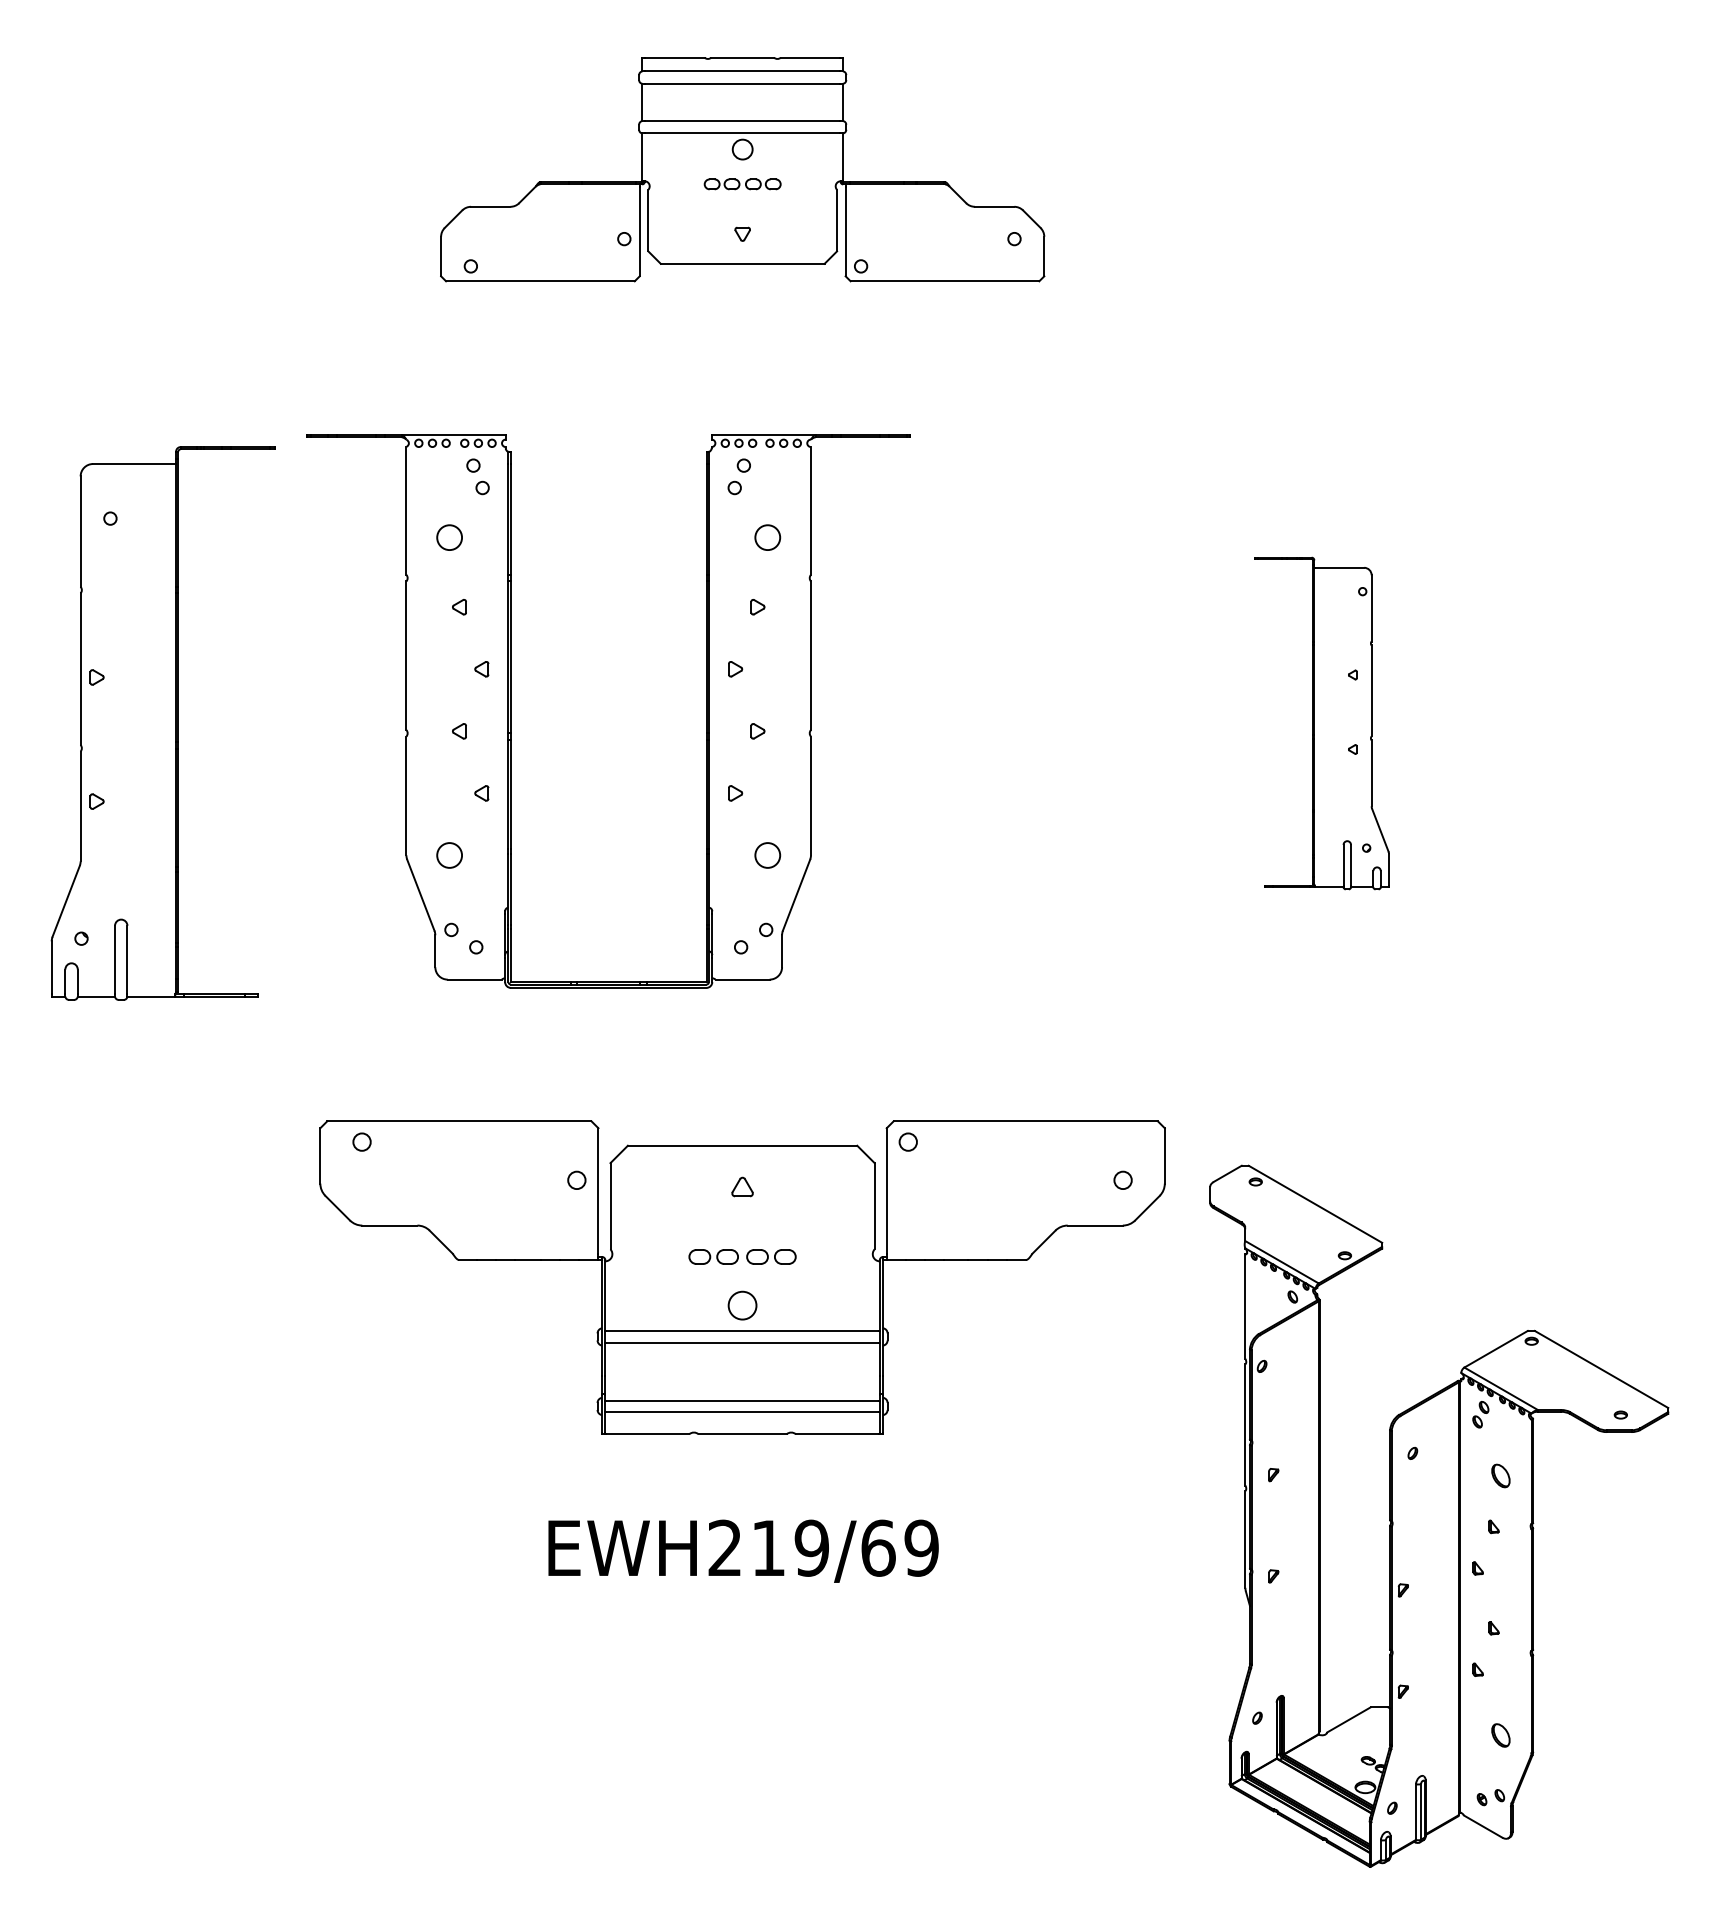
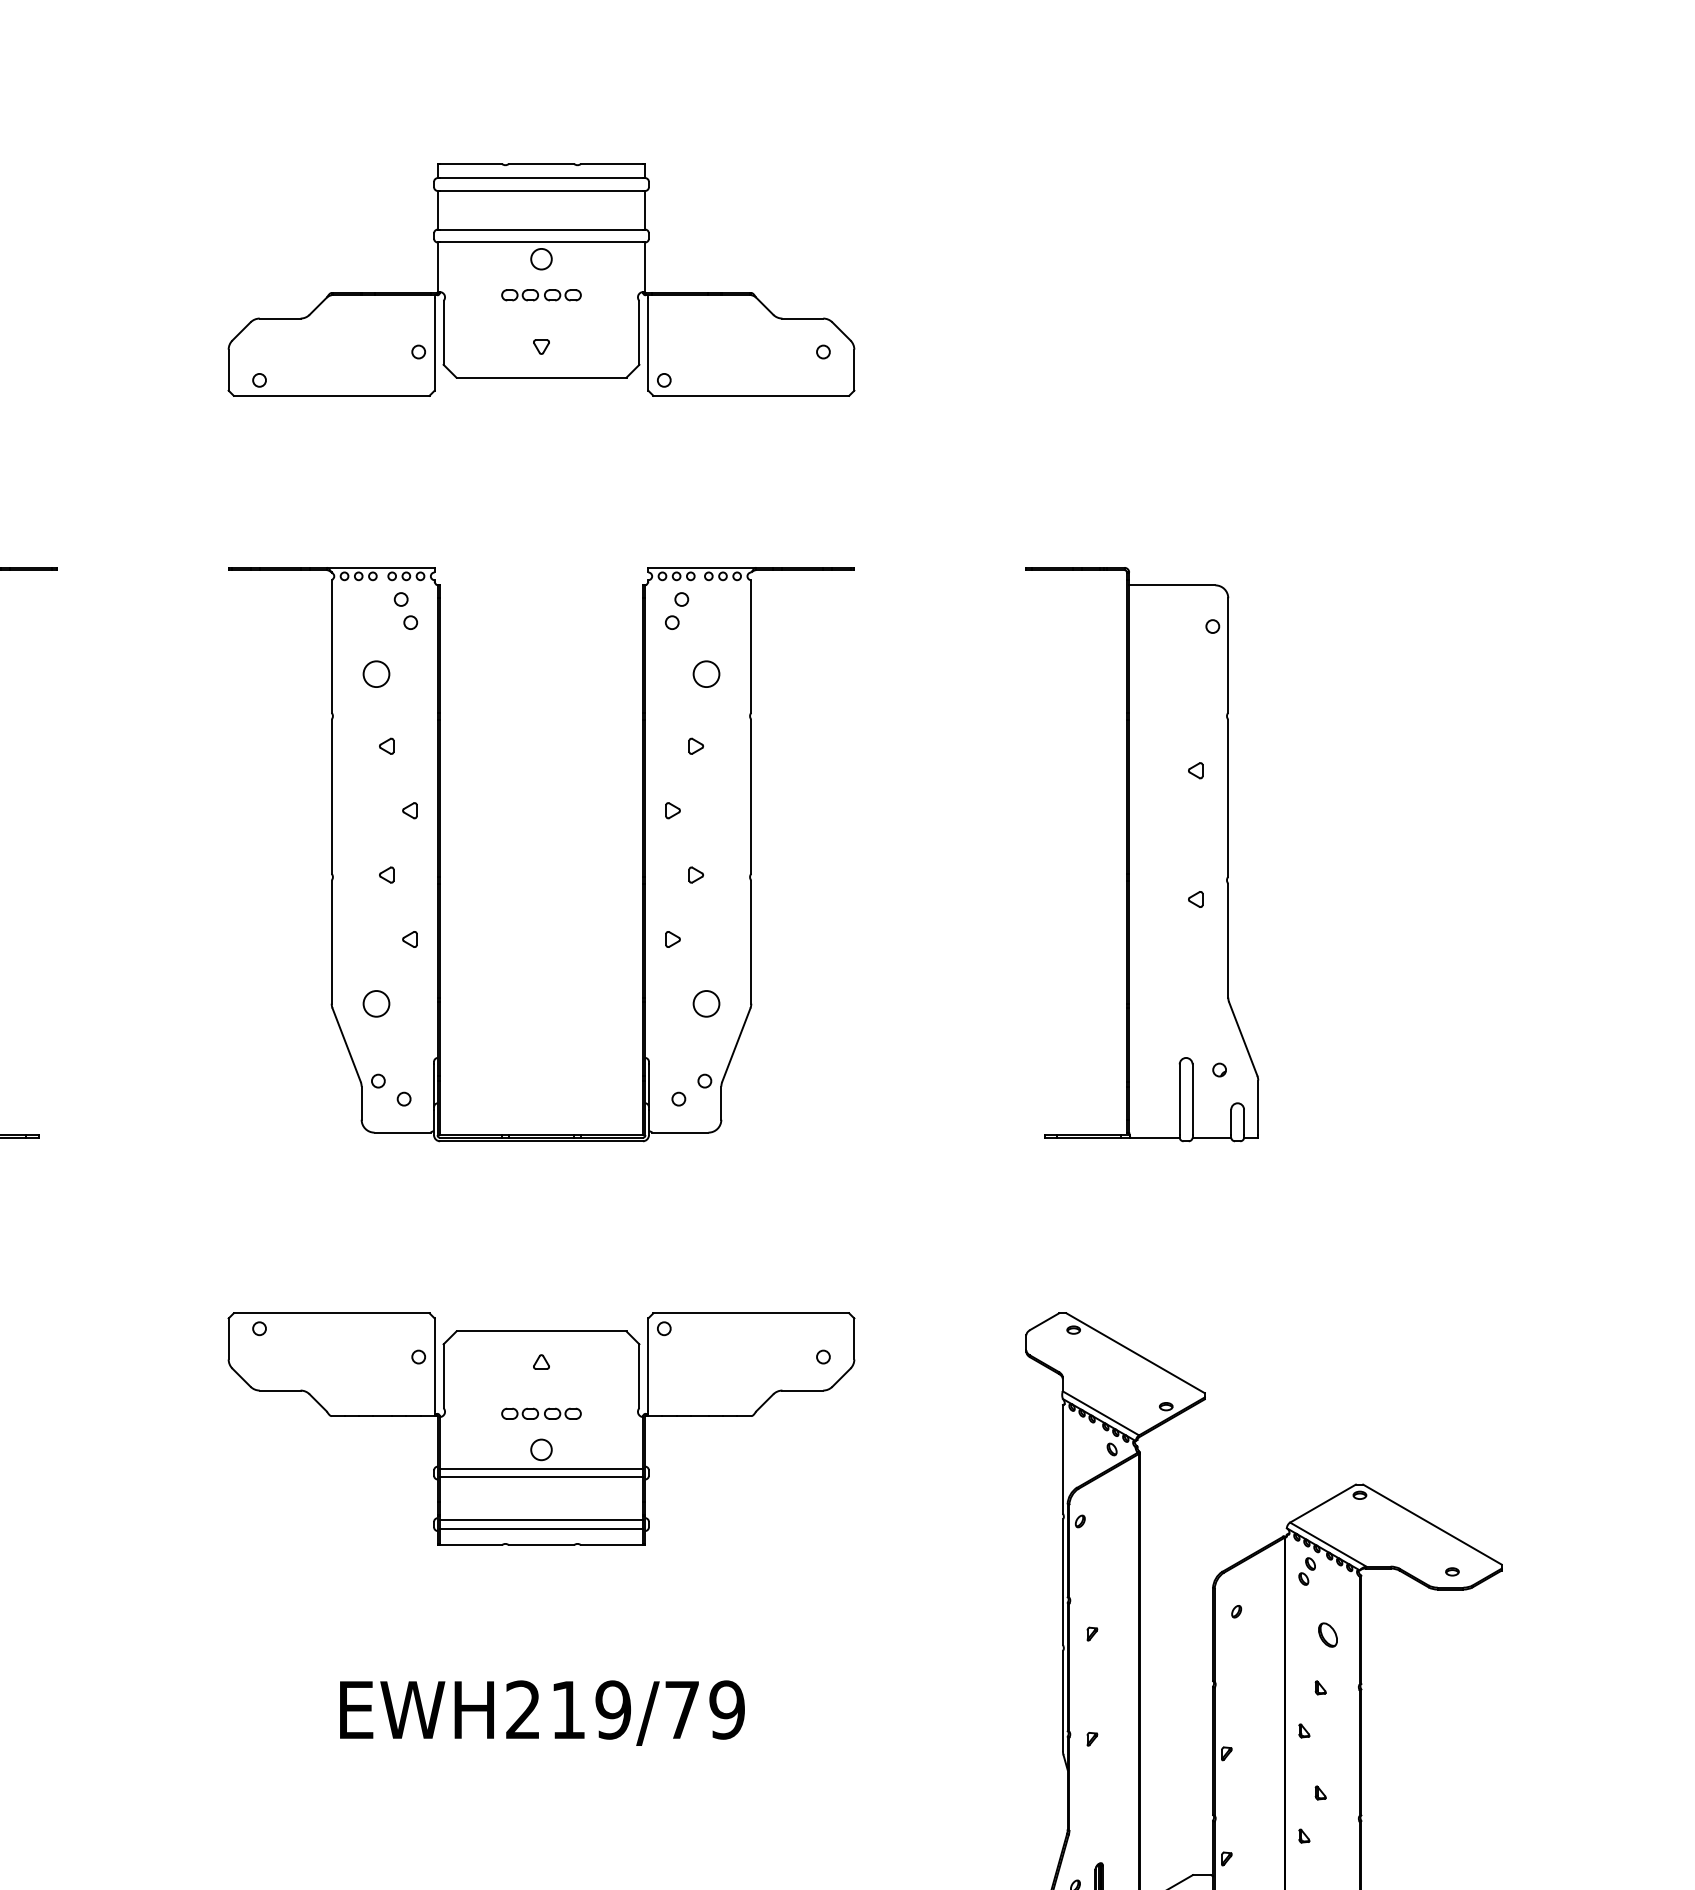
part: (511, 711) -> (440, 854), moved
part: (1321, 723) -> (1141, 854), size x1.67
part: (742, 1276) -> (541, 1428), size x0.71
text: (878, 1547) -> (682, 1709), EWH219/69 -> EWH219/79

